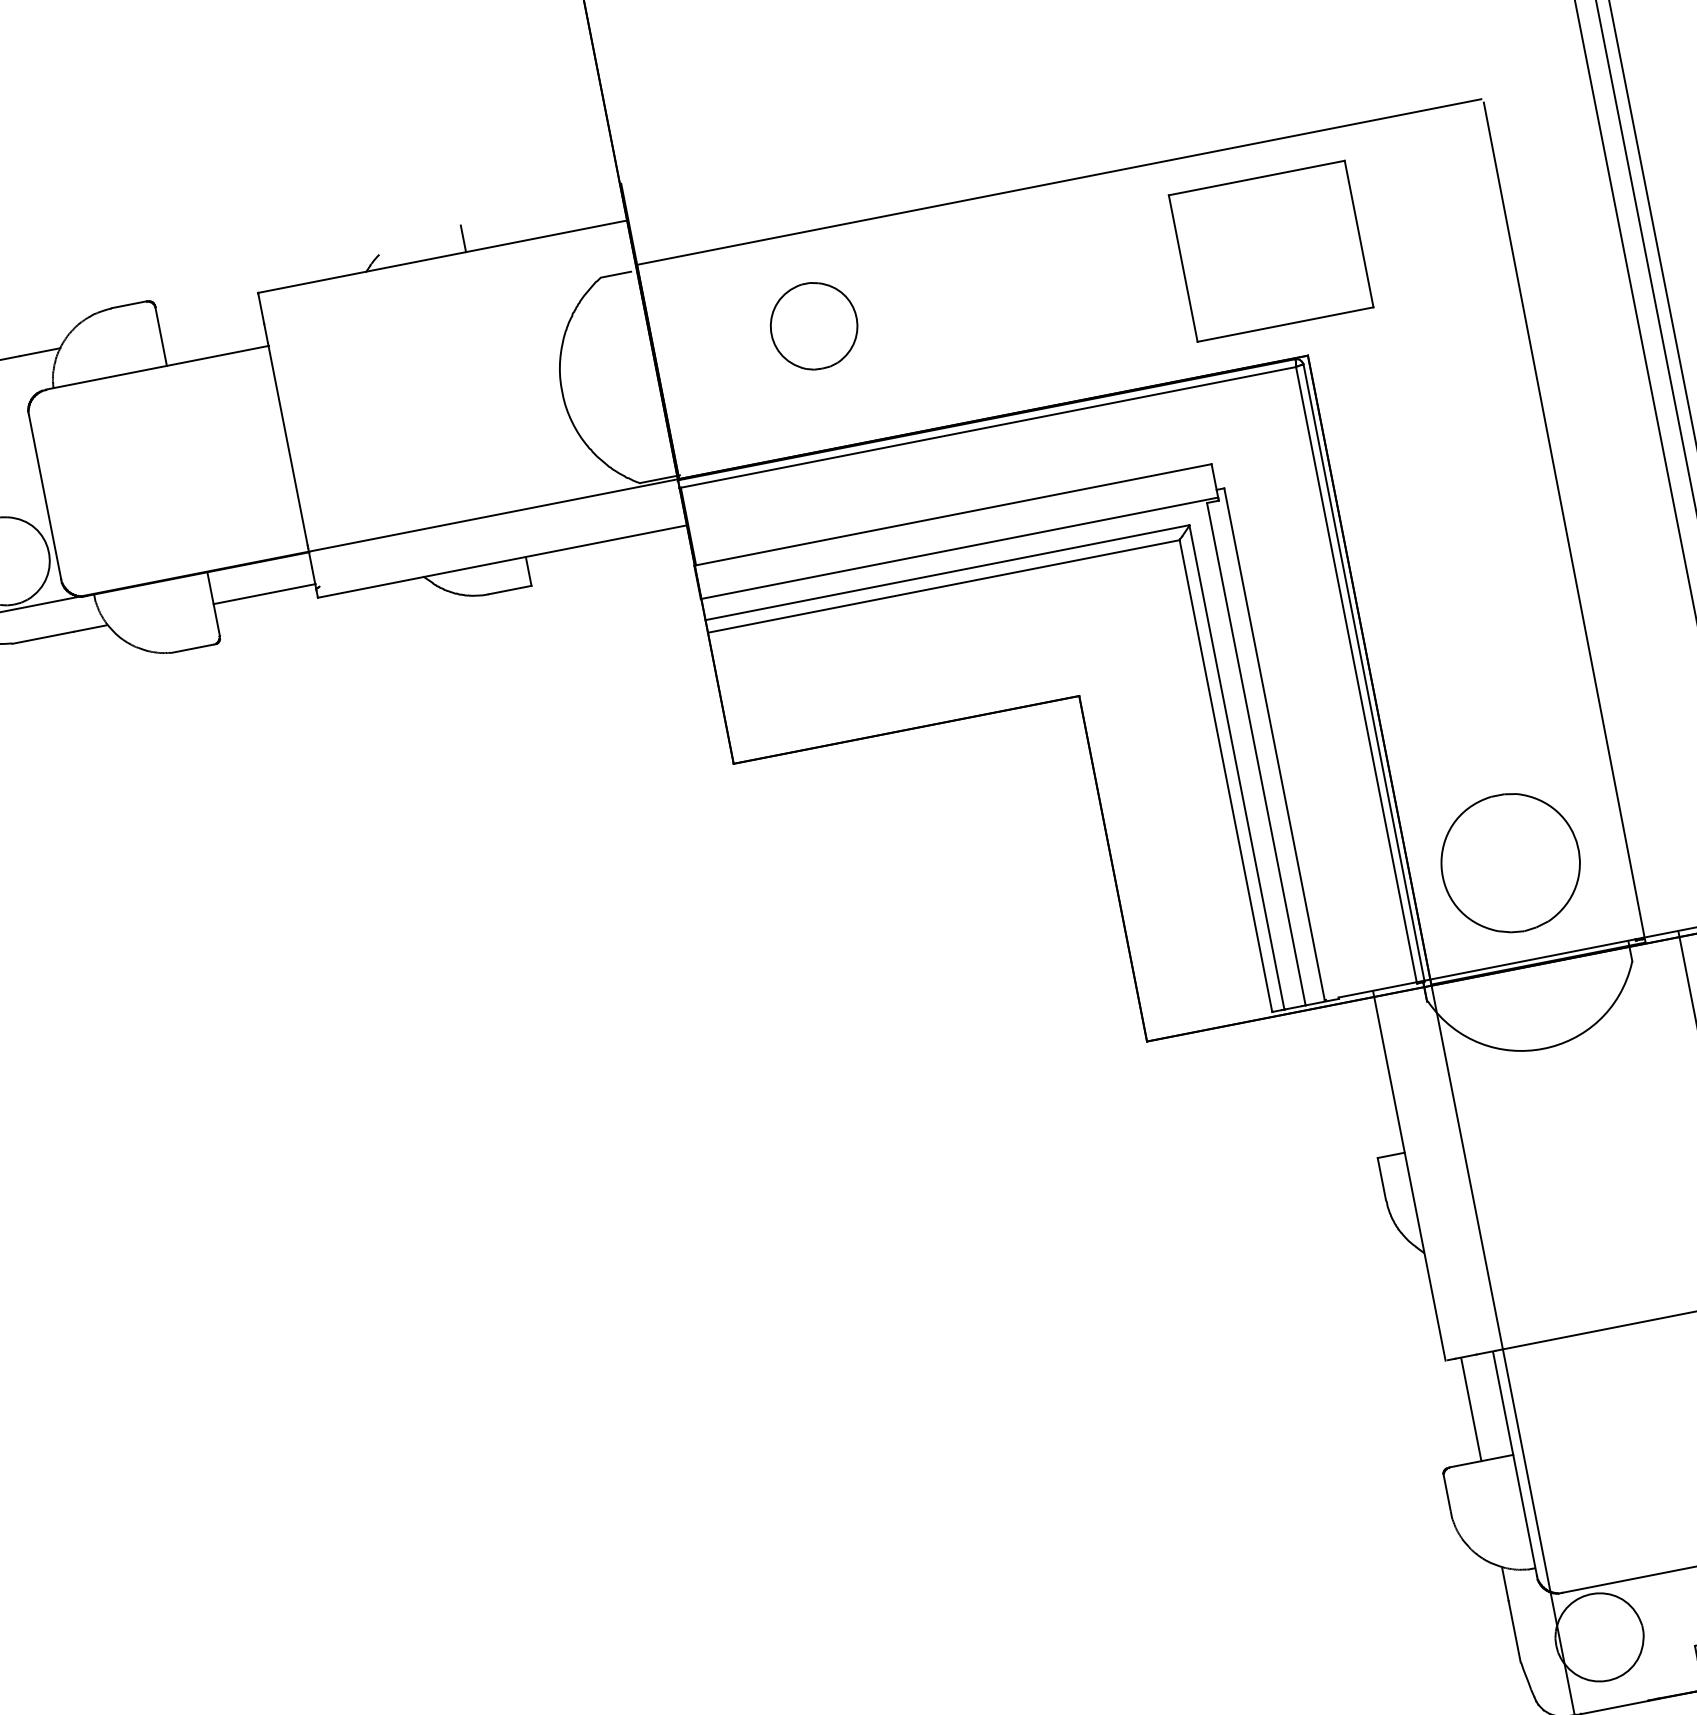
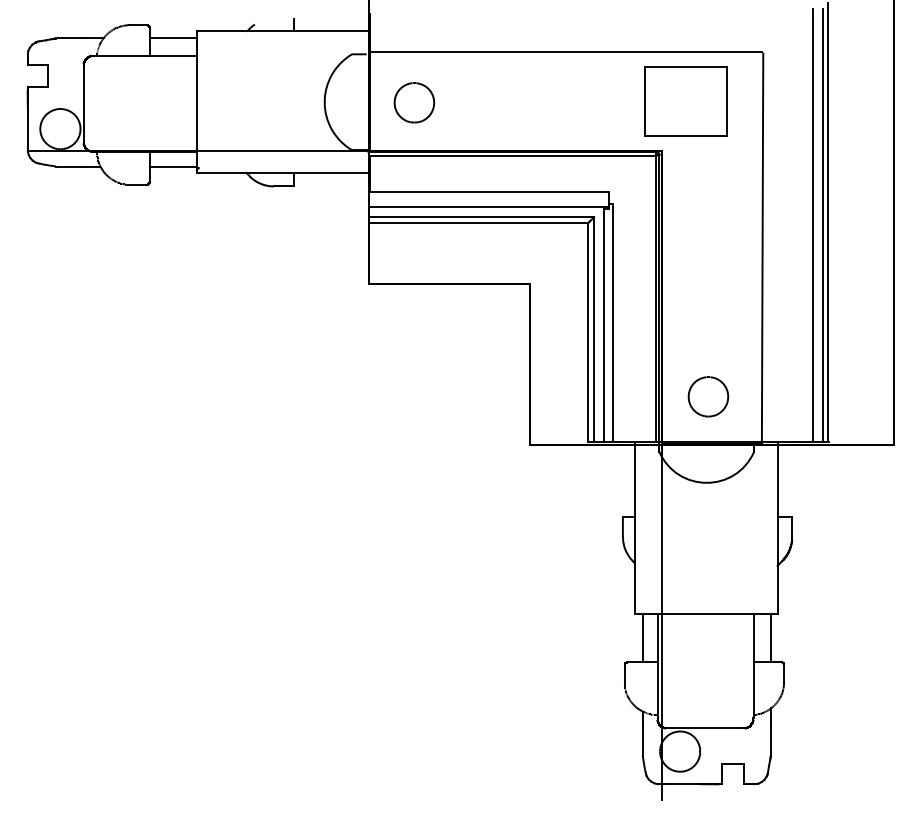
part: (1270, 251) -> (685, 101), moved
line: (210, 318) -> (173, 38), added
part: (814, 325) -> (414, 102), moved
part: (1510, 862) -> (708, 396), size x0.62

